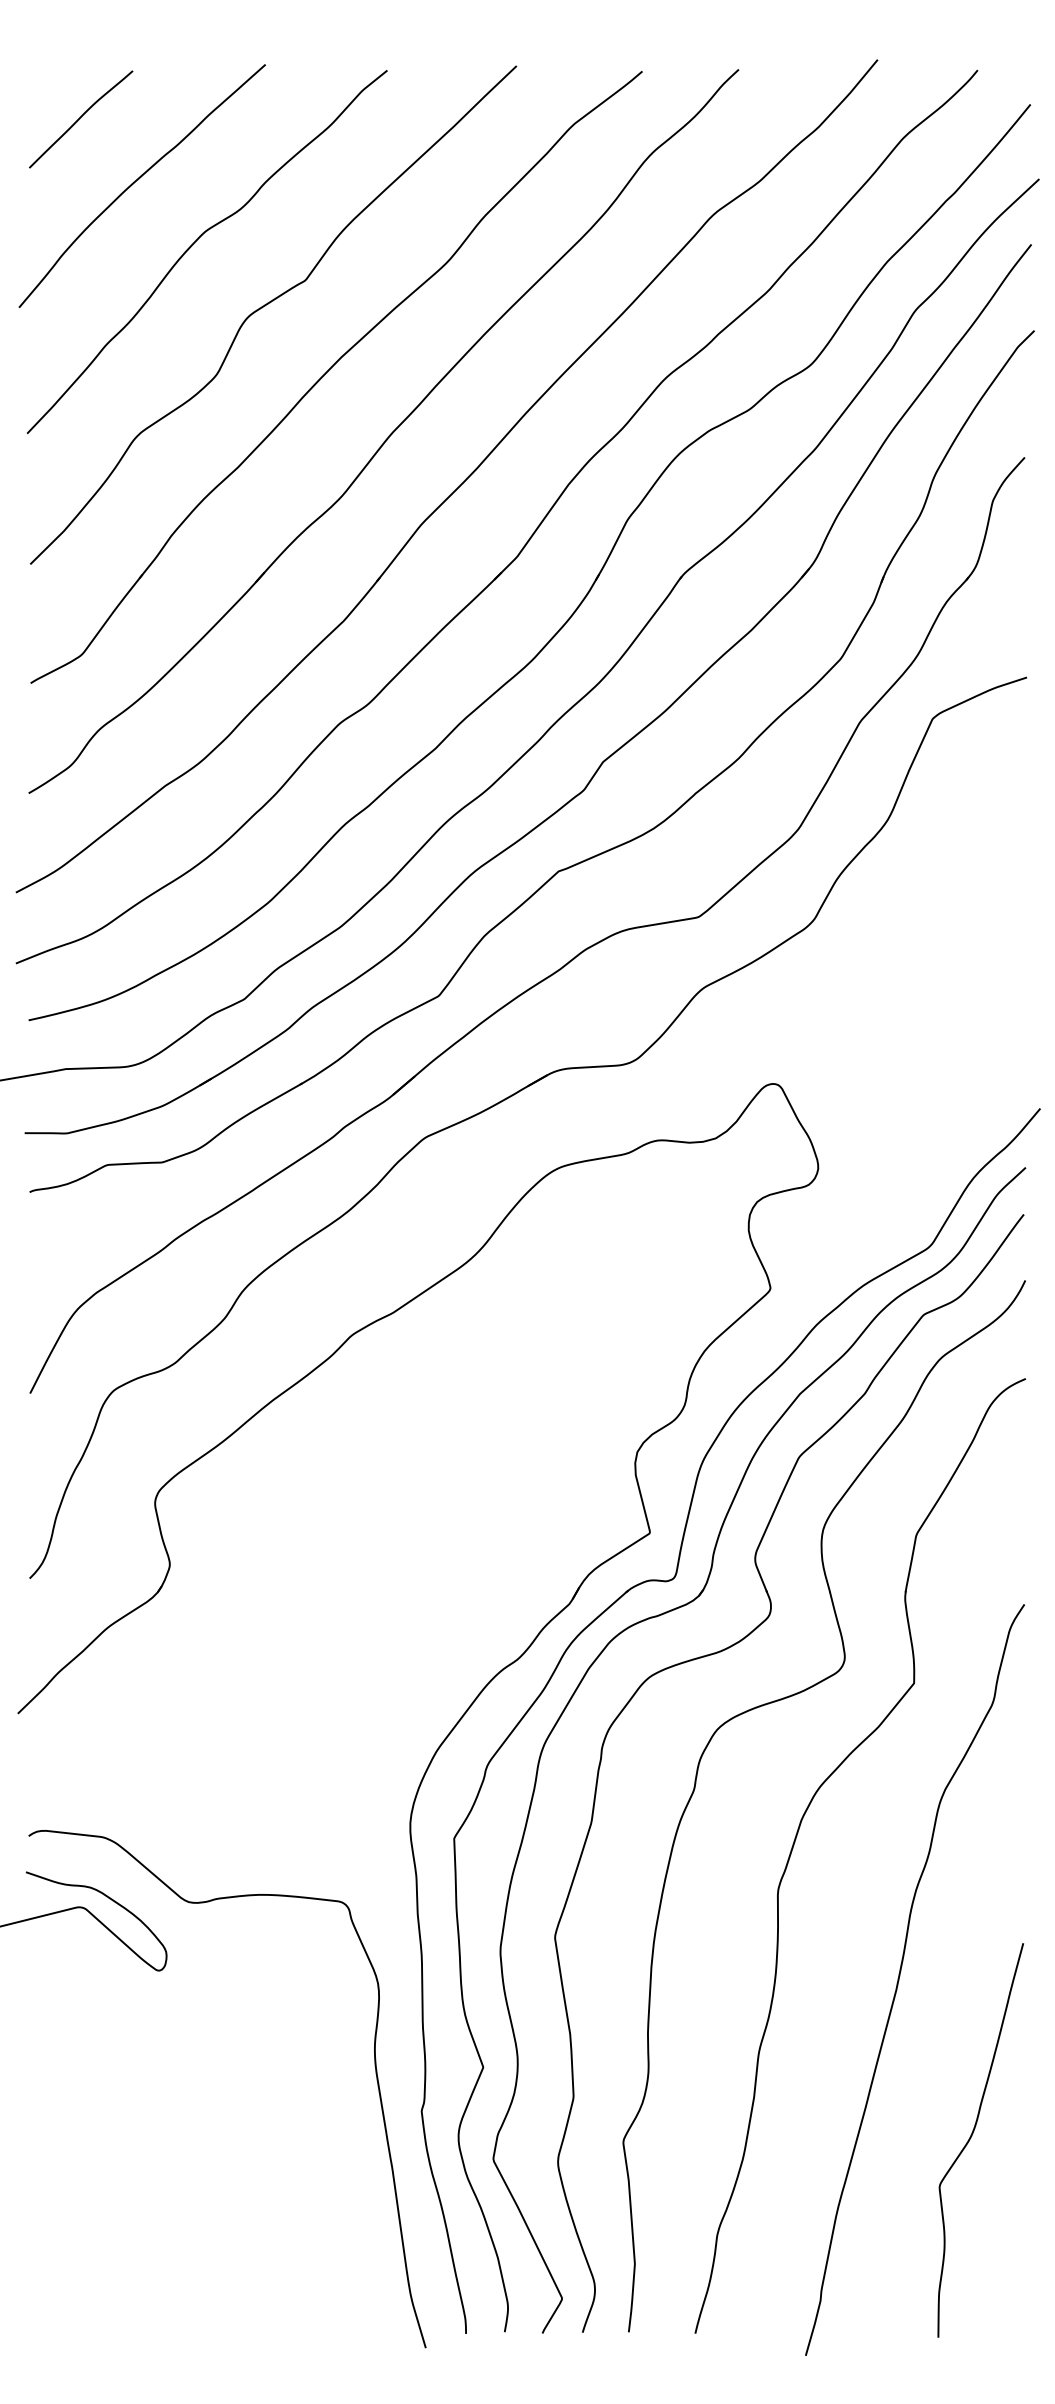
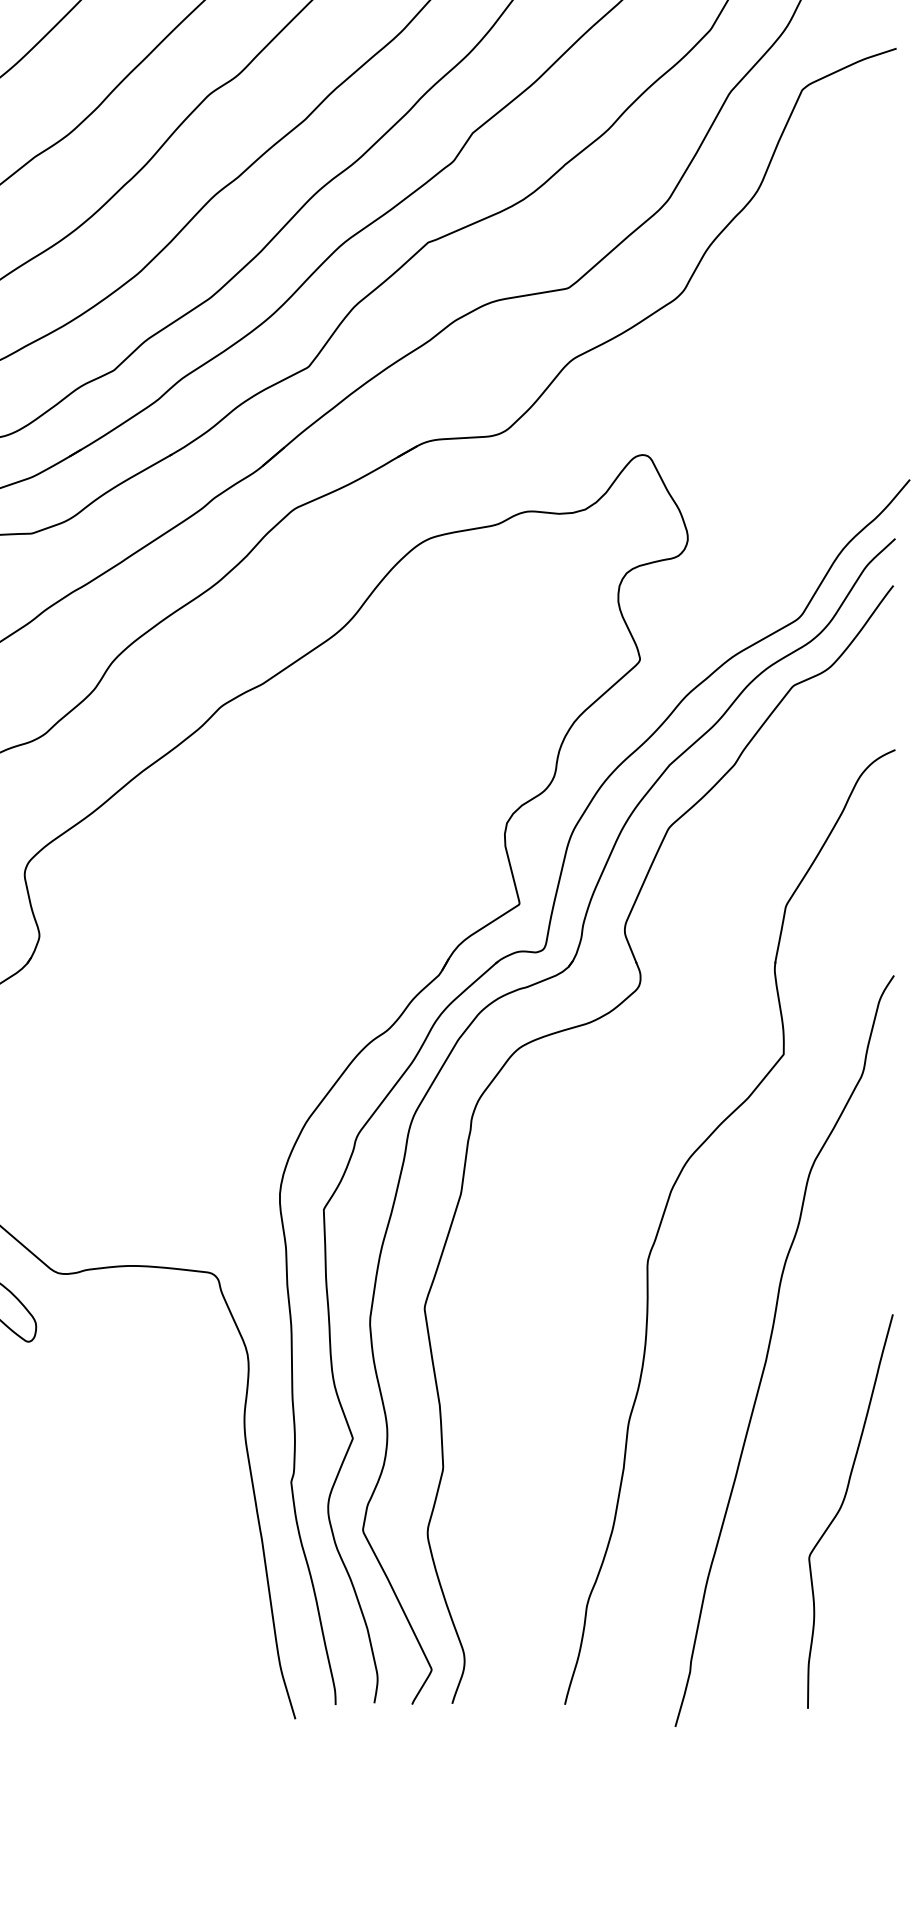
part: (787, 1698) -> (657, 1069), removed

